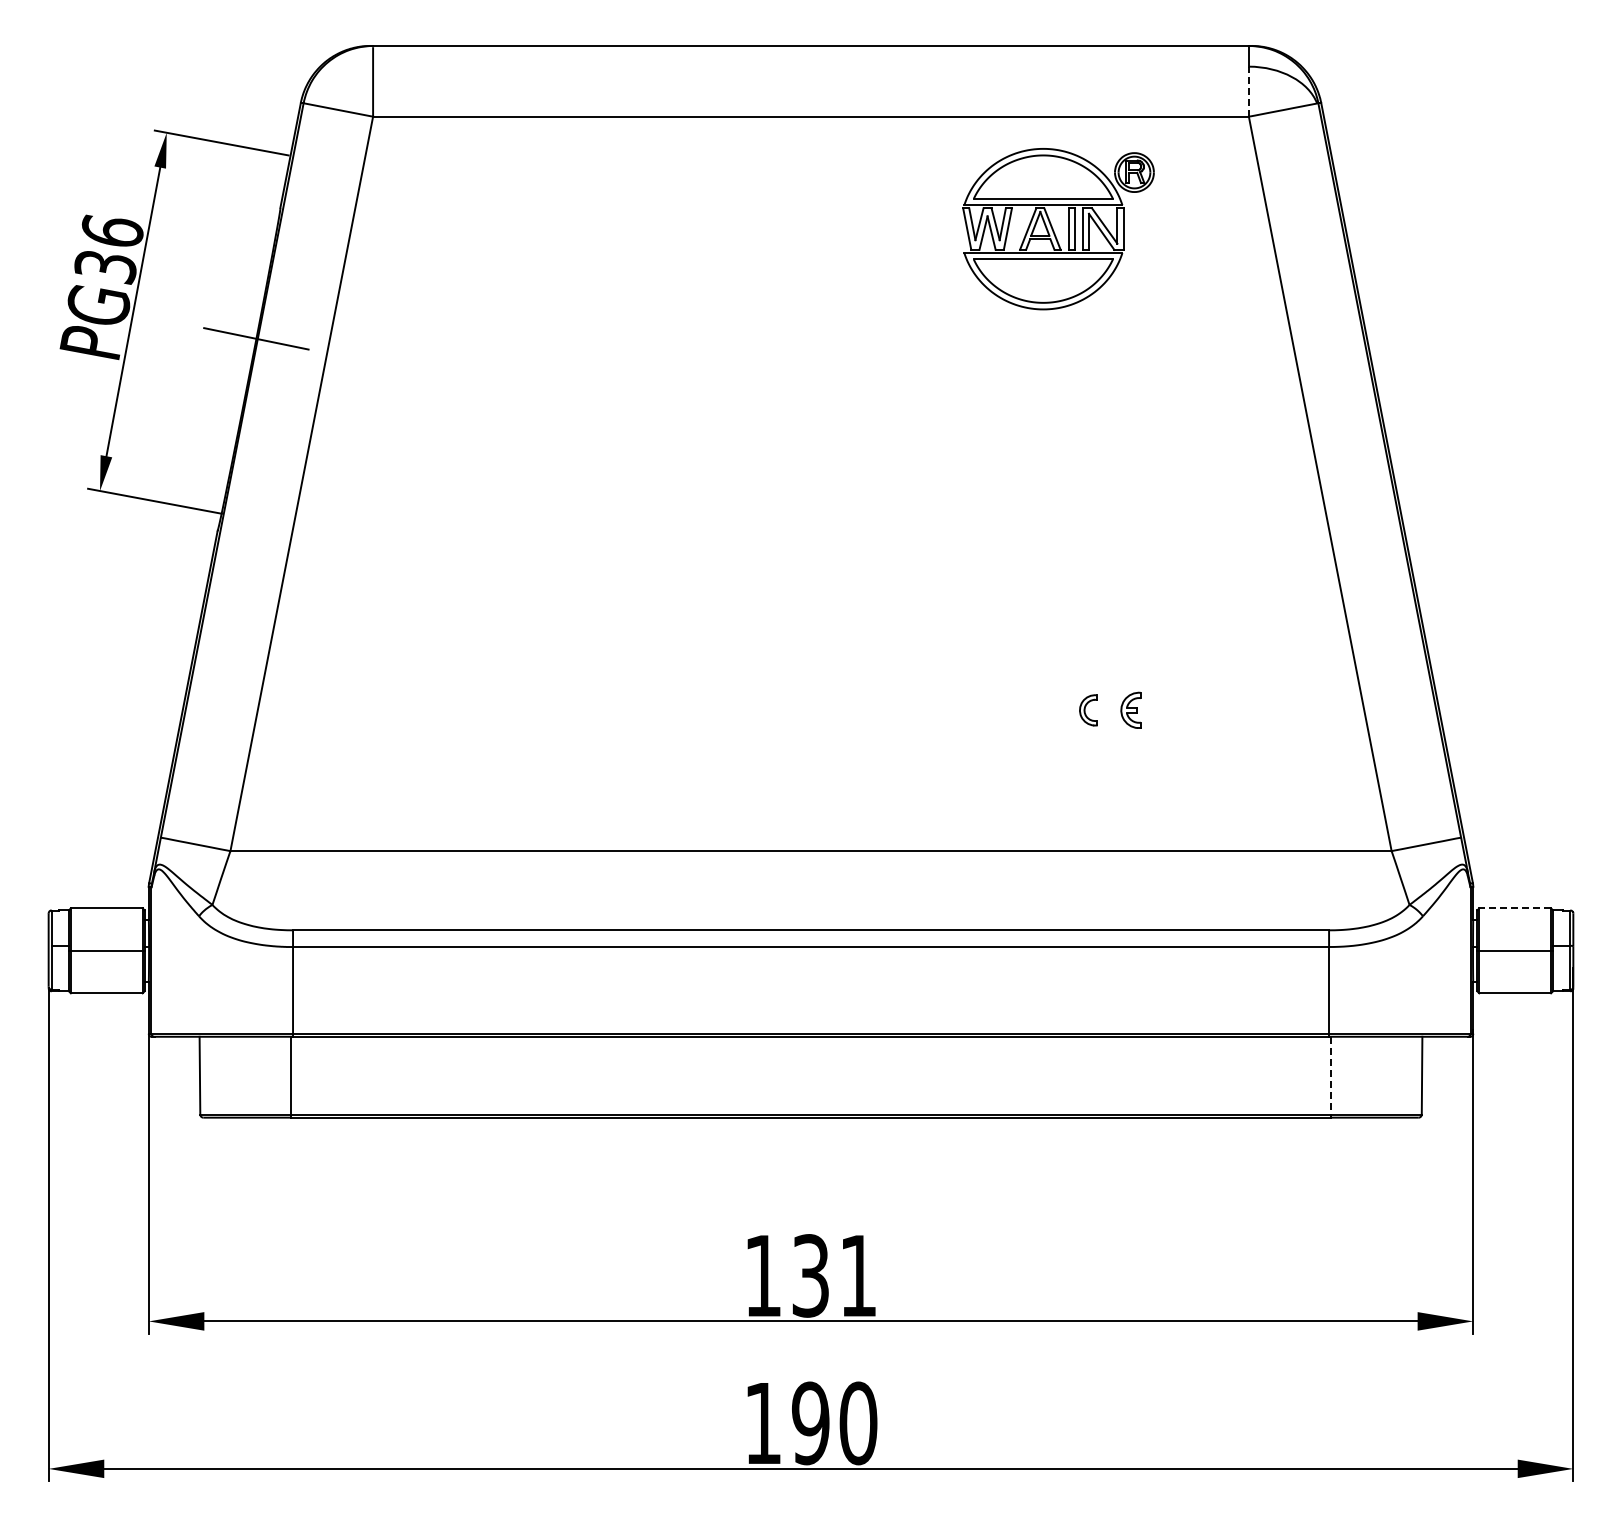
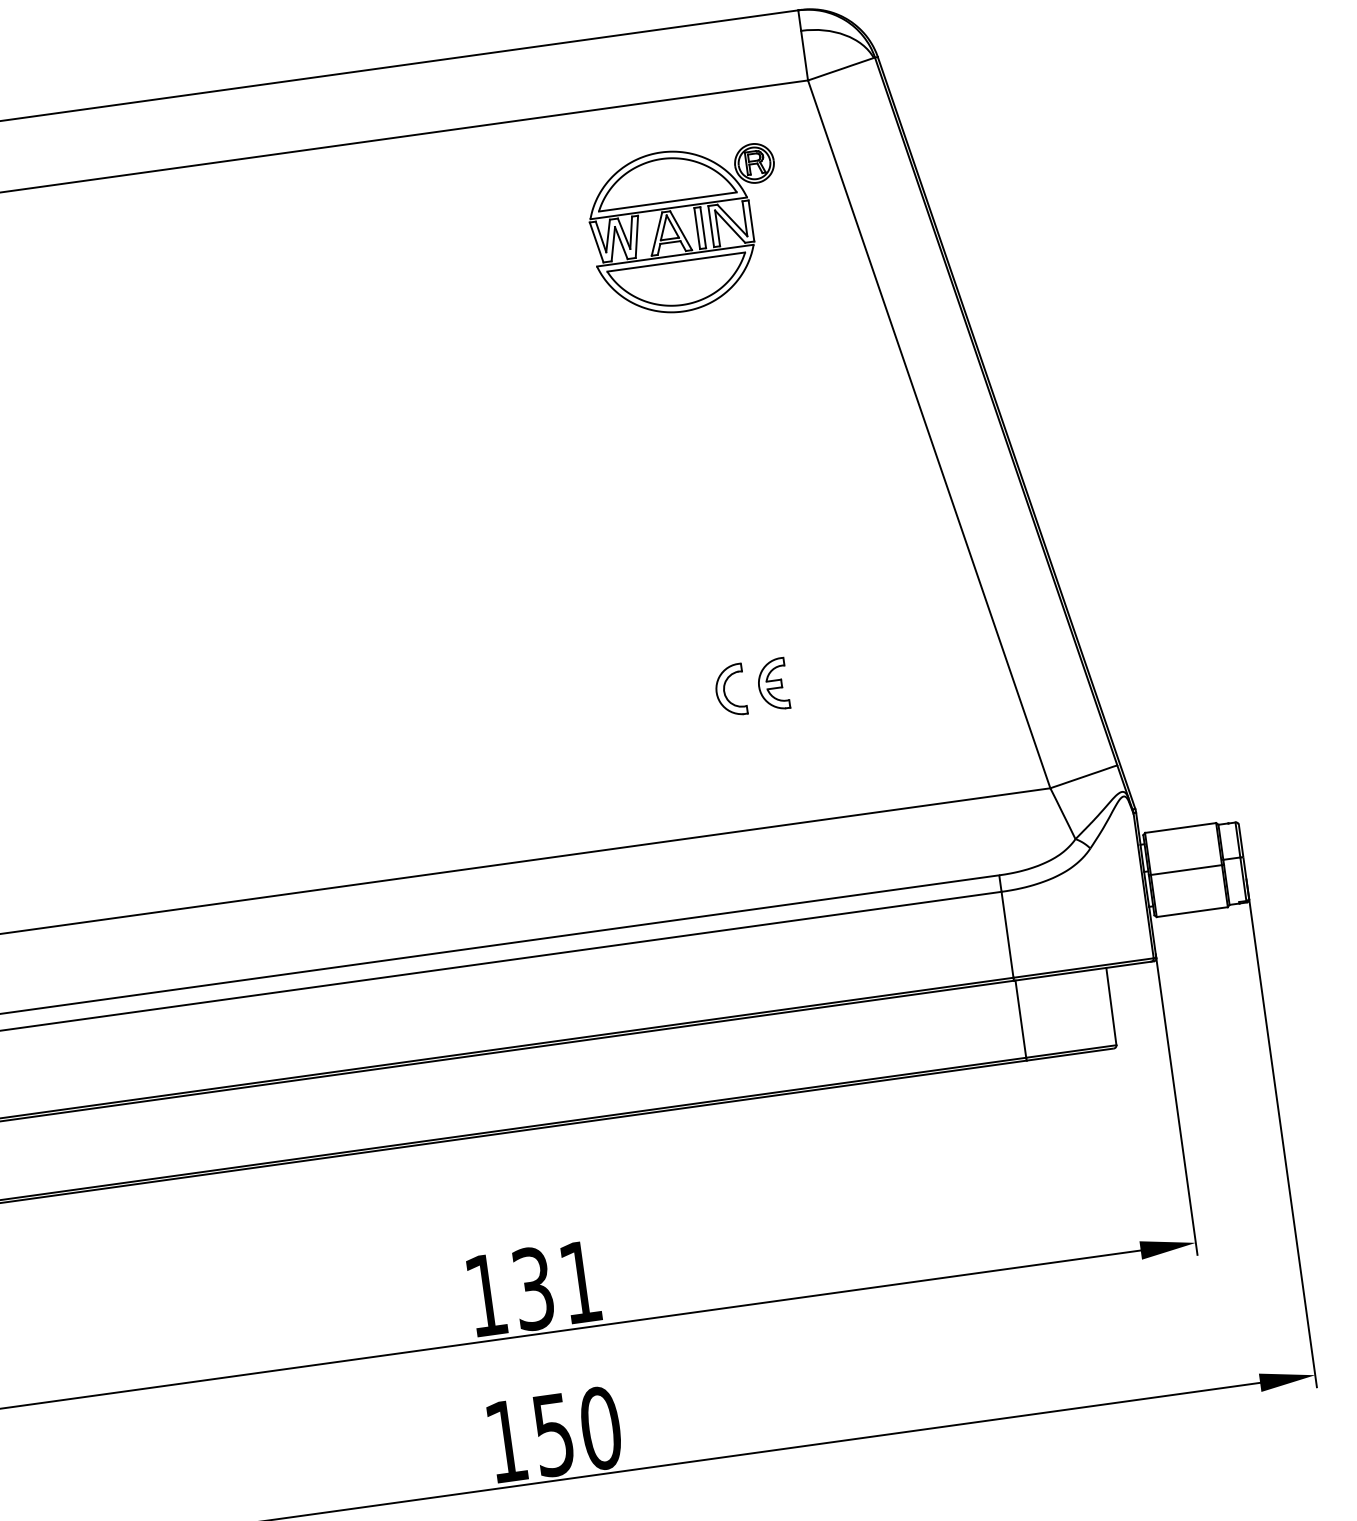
line: (1248, 91) -> (804, 55), dashed -> solid
part: (1058, 229) -> (687, 230), moved
part: (1088, 710) -> (730, 690), size x1.67
part: (1130, 710) -> (772, 684), size x1.43
line: (1515, 908) -> (1180, 828), dashed -> solid
line: (1330, 1075) -> (1020, 1018), dashed -> solid
text: (810, 1423) -> (553, 1435), 190 -> 150

